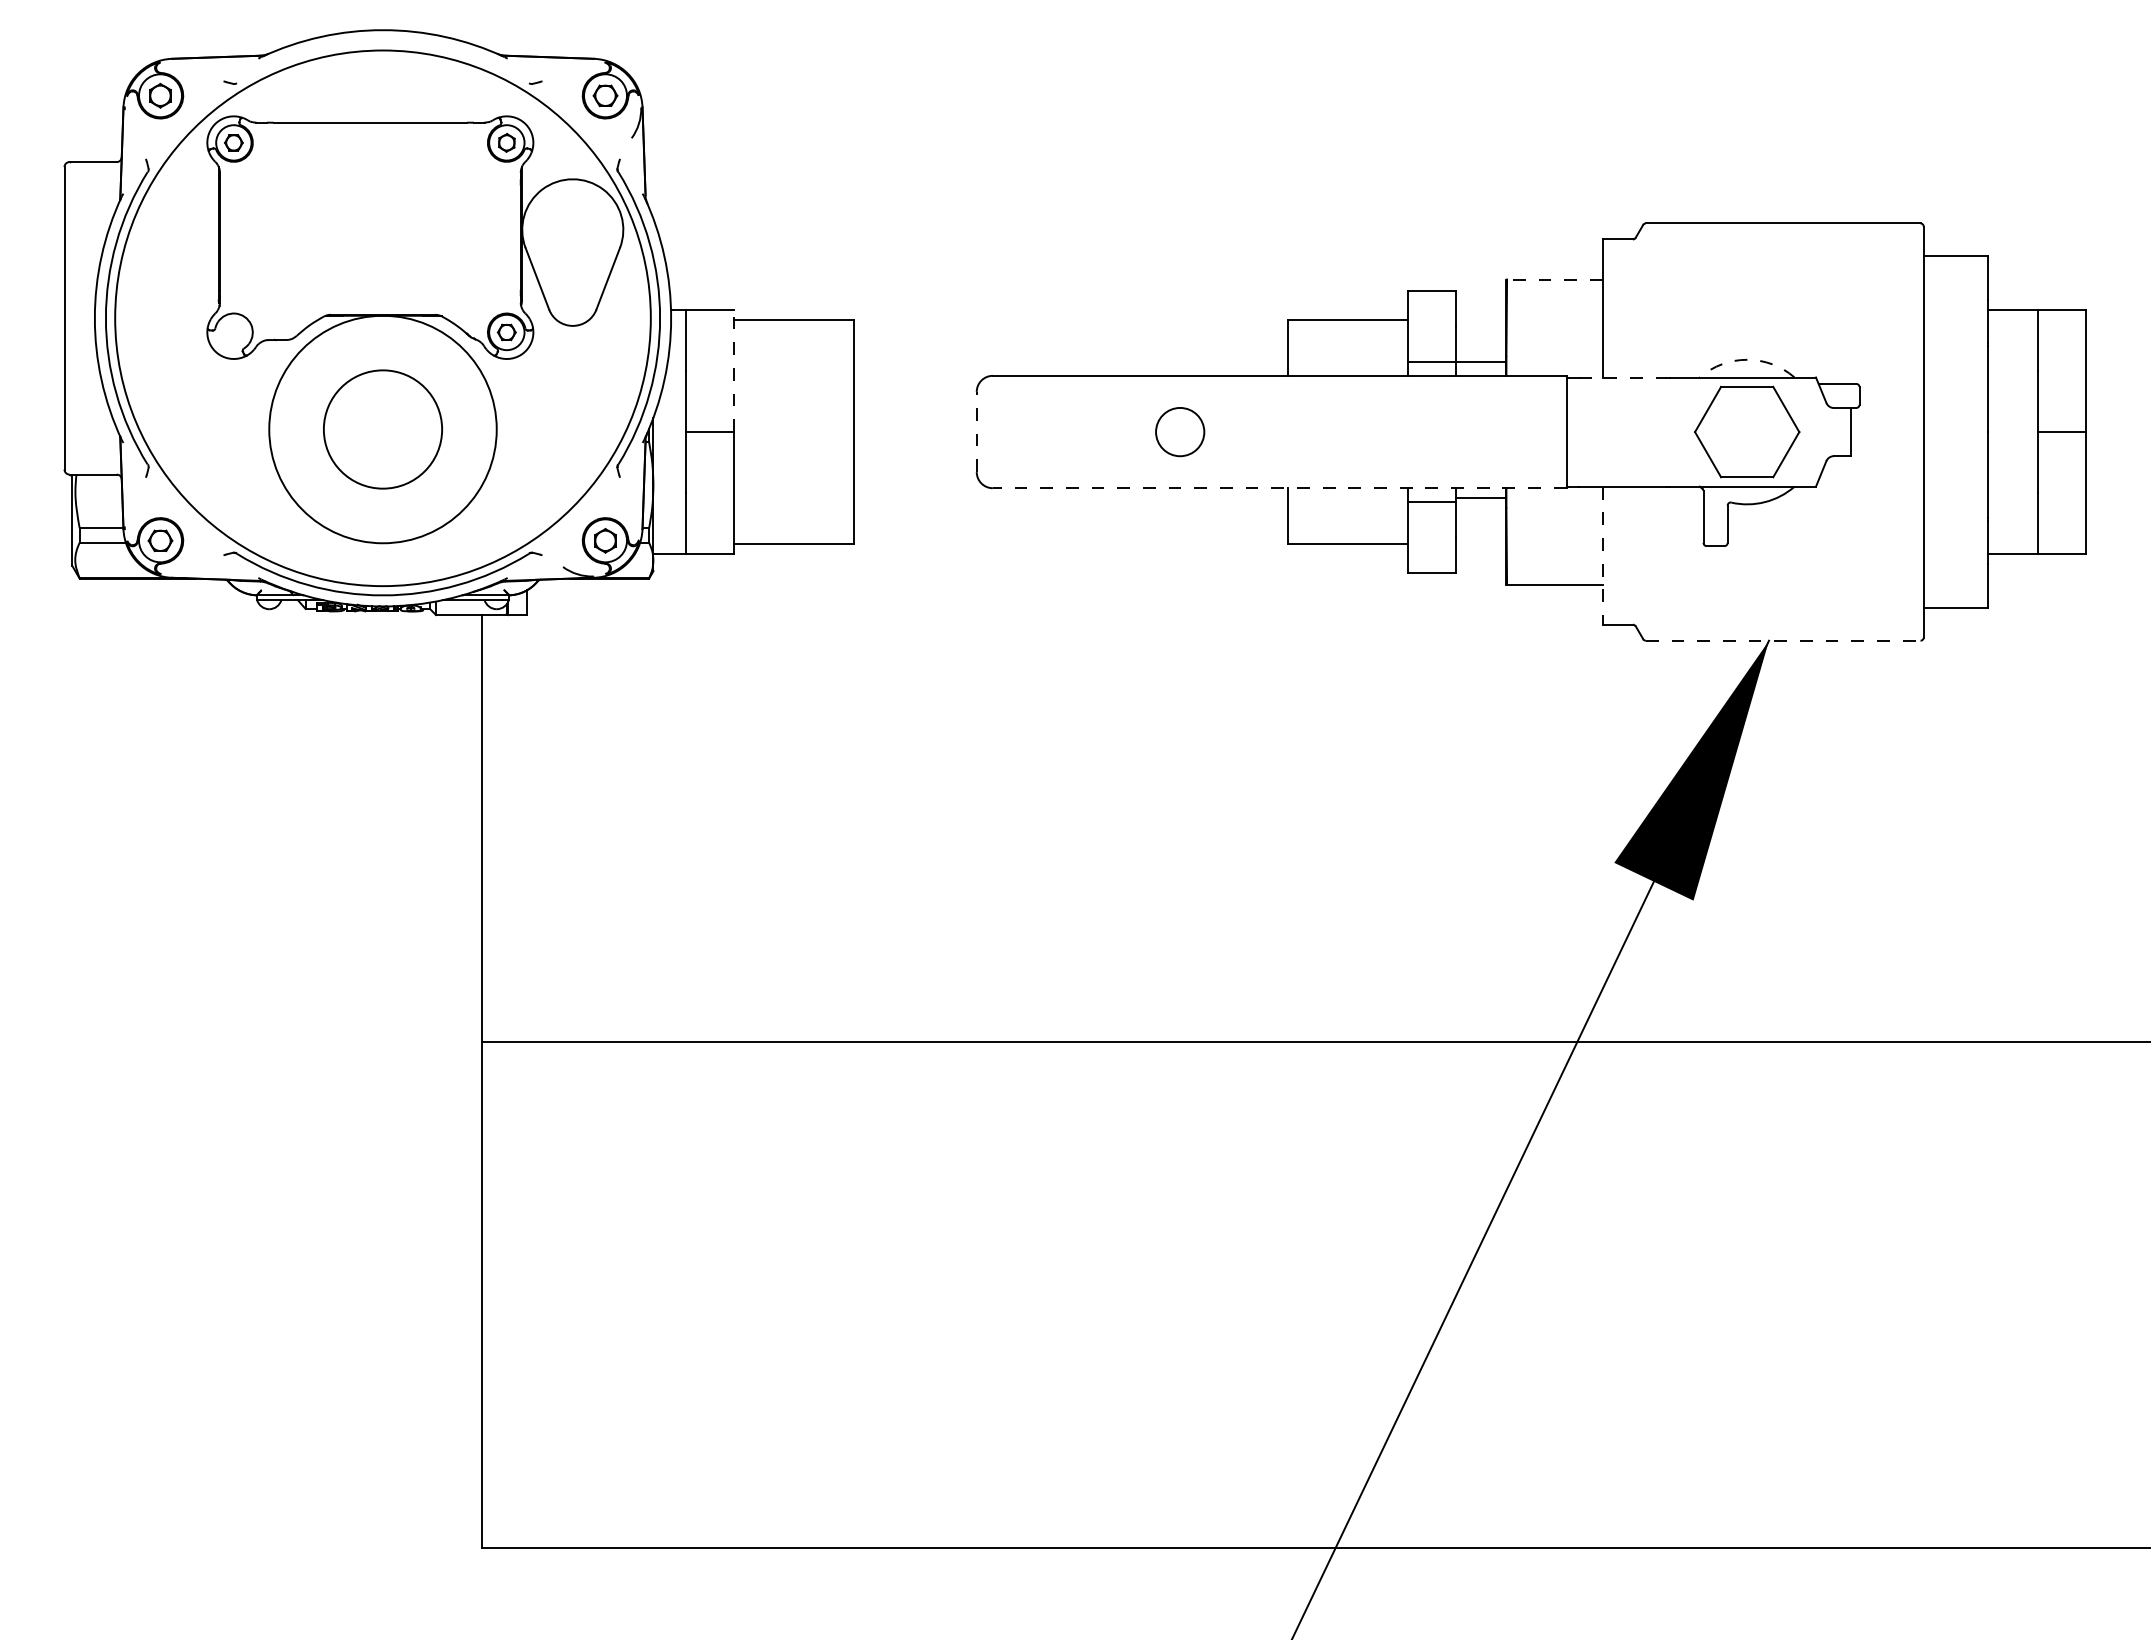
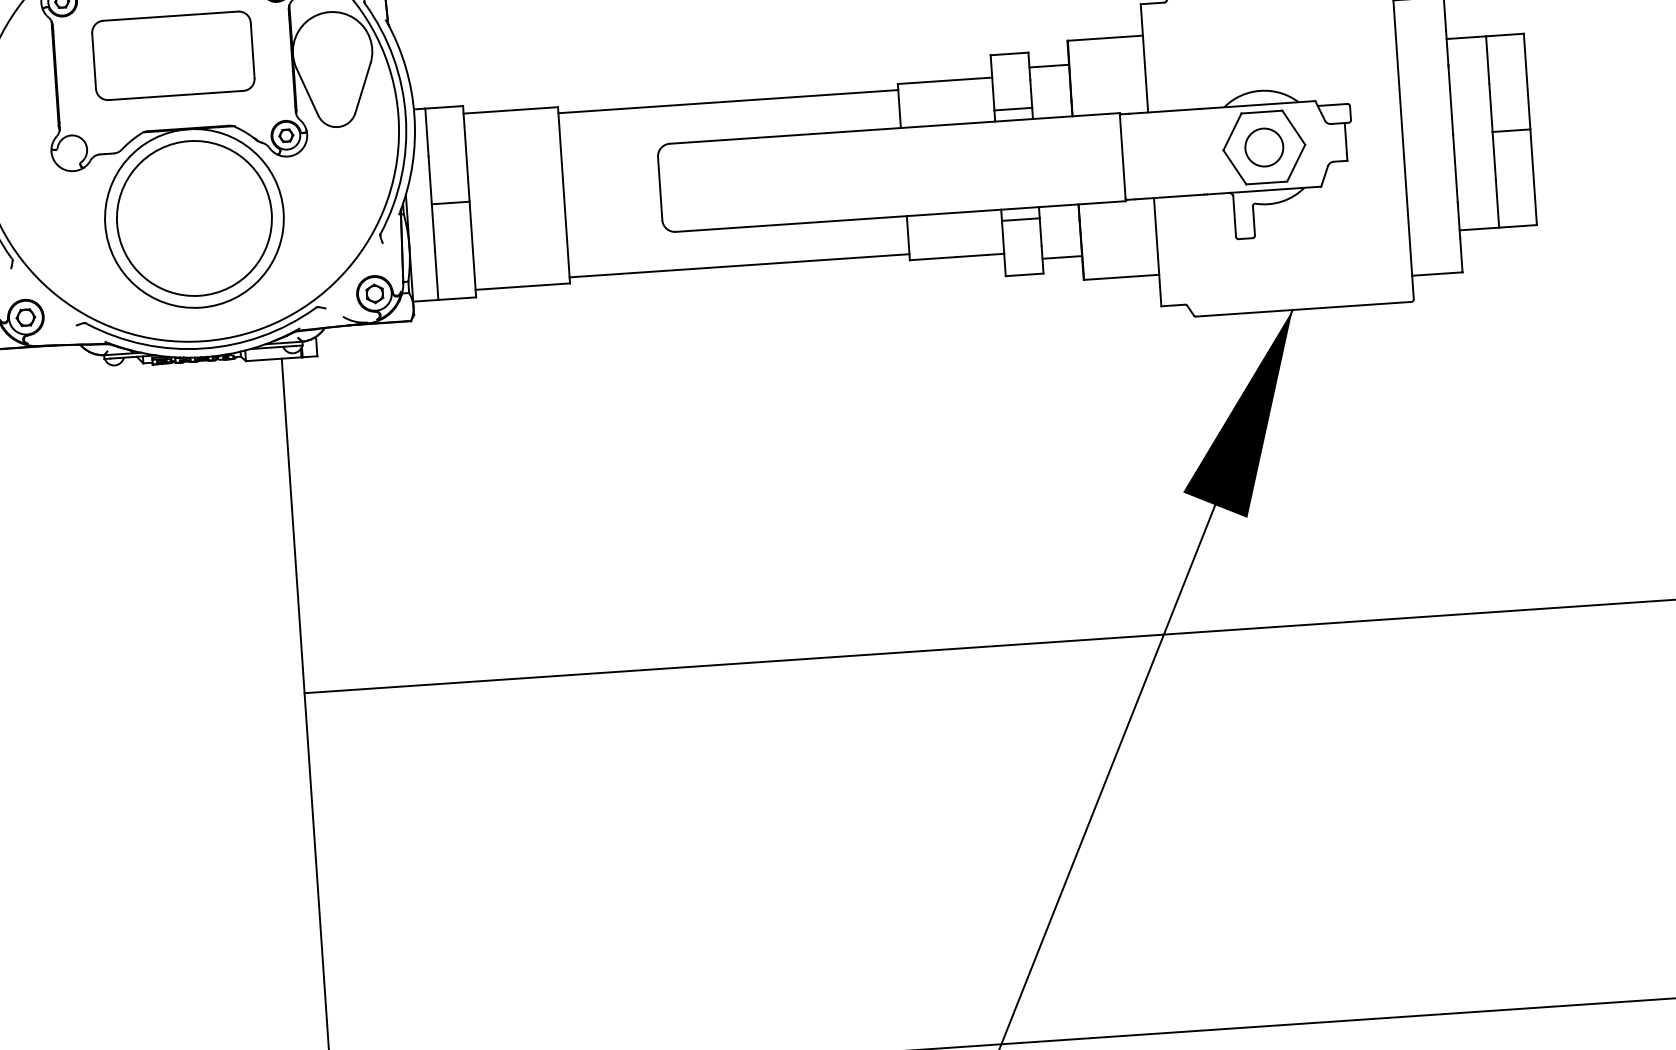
part: (370, 220) -> (173, 55), added
line: (1554, 279) -> (1105, 38), dashed -> solid
line: (1070, 327) -> (728, 101), added
arc: (1747, 359) -> (1260, 90), dashed -> solid
line: (1480, 362) -> (1048, 66), moved
line: (733, 371) -> (466, 154), dashed -> solid
line: (1622, 377) -> (1163, 111), dashed -> solid
circle: (382, 429) -> (194, 218), size x1.67
line: (976, 431) -> (659, 188), dashed -> solid
circle: (1180, 432) -> (1264, 147), moved
line: (1279, 488) -> (900, 216), dashed -> solid
line: (1480, 498) -> (1061, 257), moved
line: (1070, 536) -> (739, 265), added
line: (1602, 556) -> (1157, 252), dashed -> solid
line: (1783, 640) -> (1303, 309), dashed -> solid

